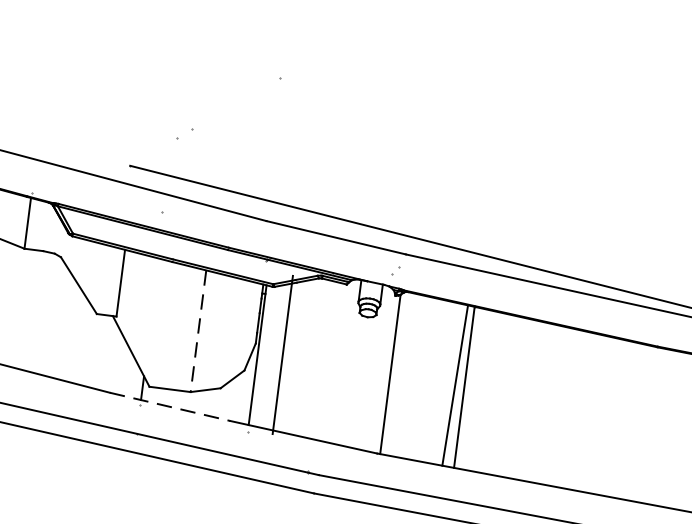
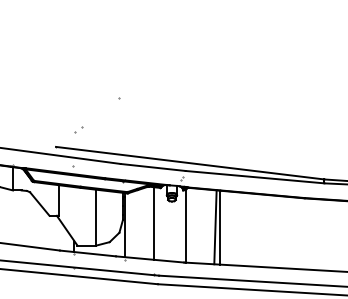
line: (198, 330) -> (96, 217), dashed -> solid
line: (282, 354) -> (153, 223), moved
line: (171, 407) -> (88, 253), dashed -> solid

